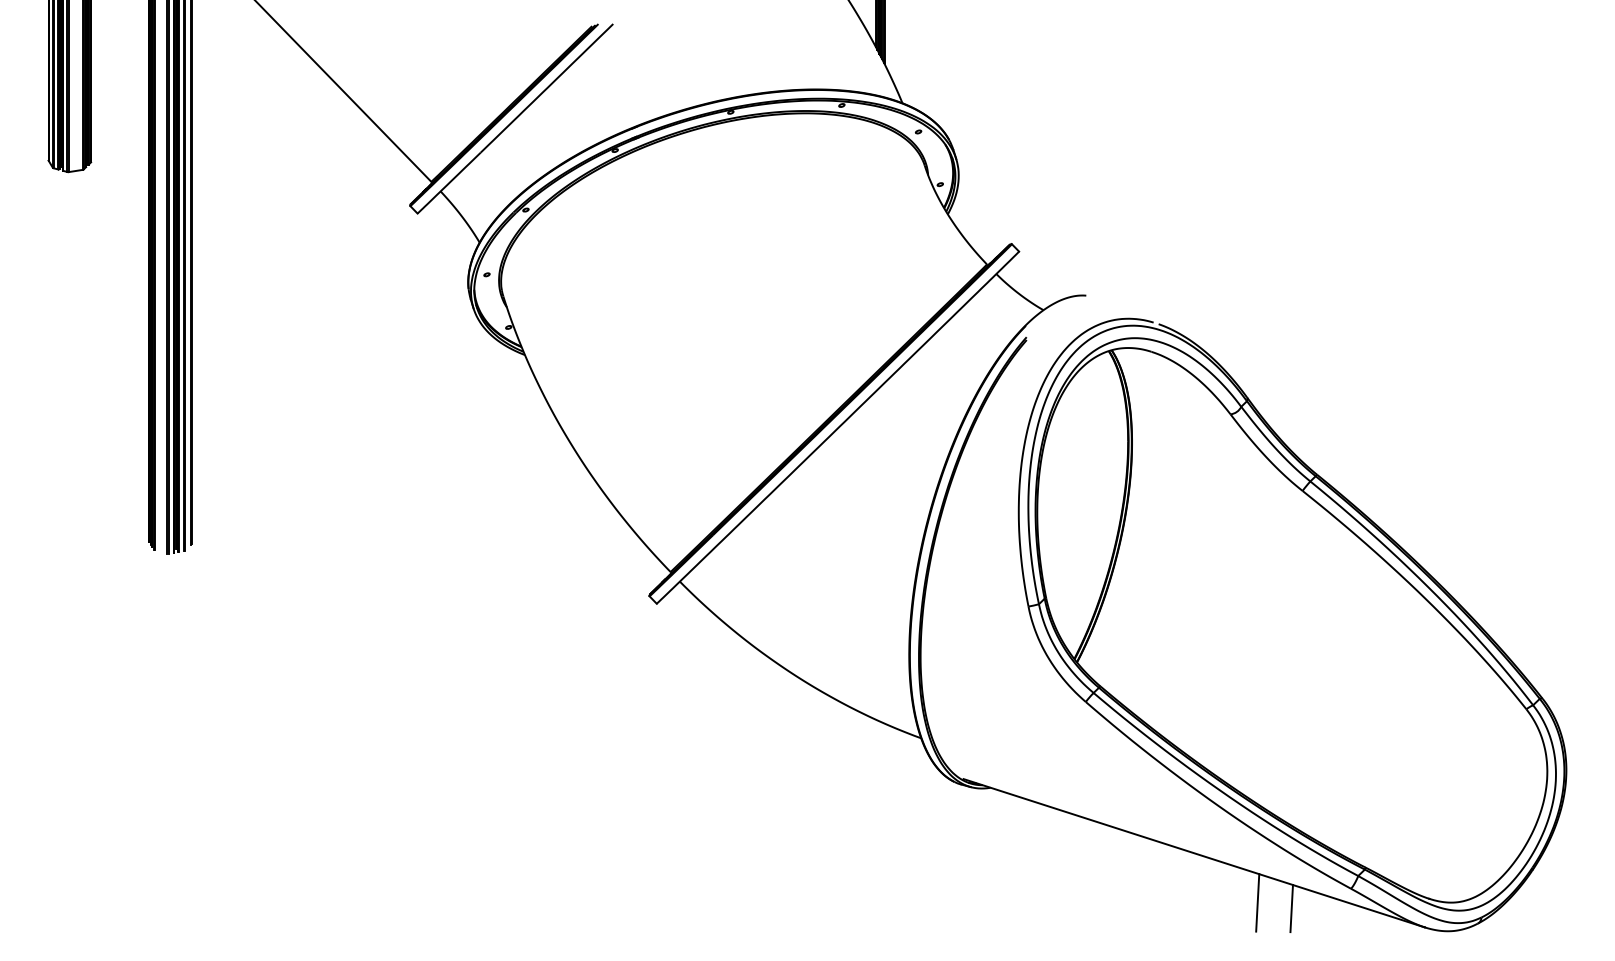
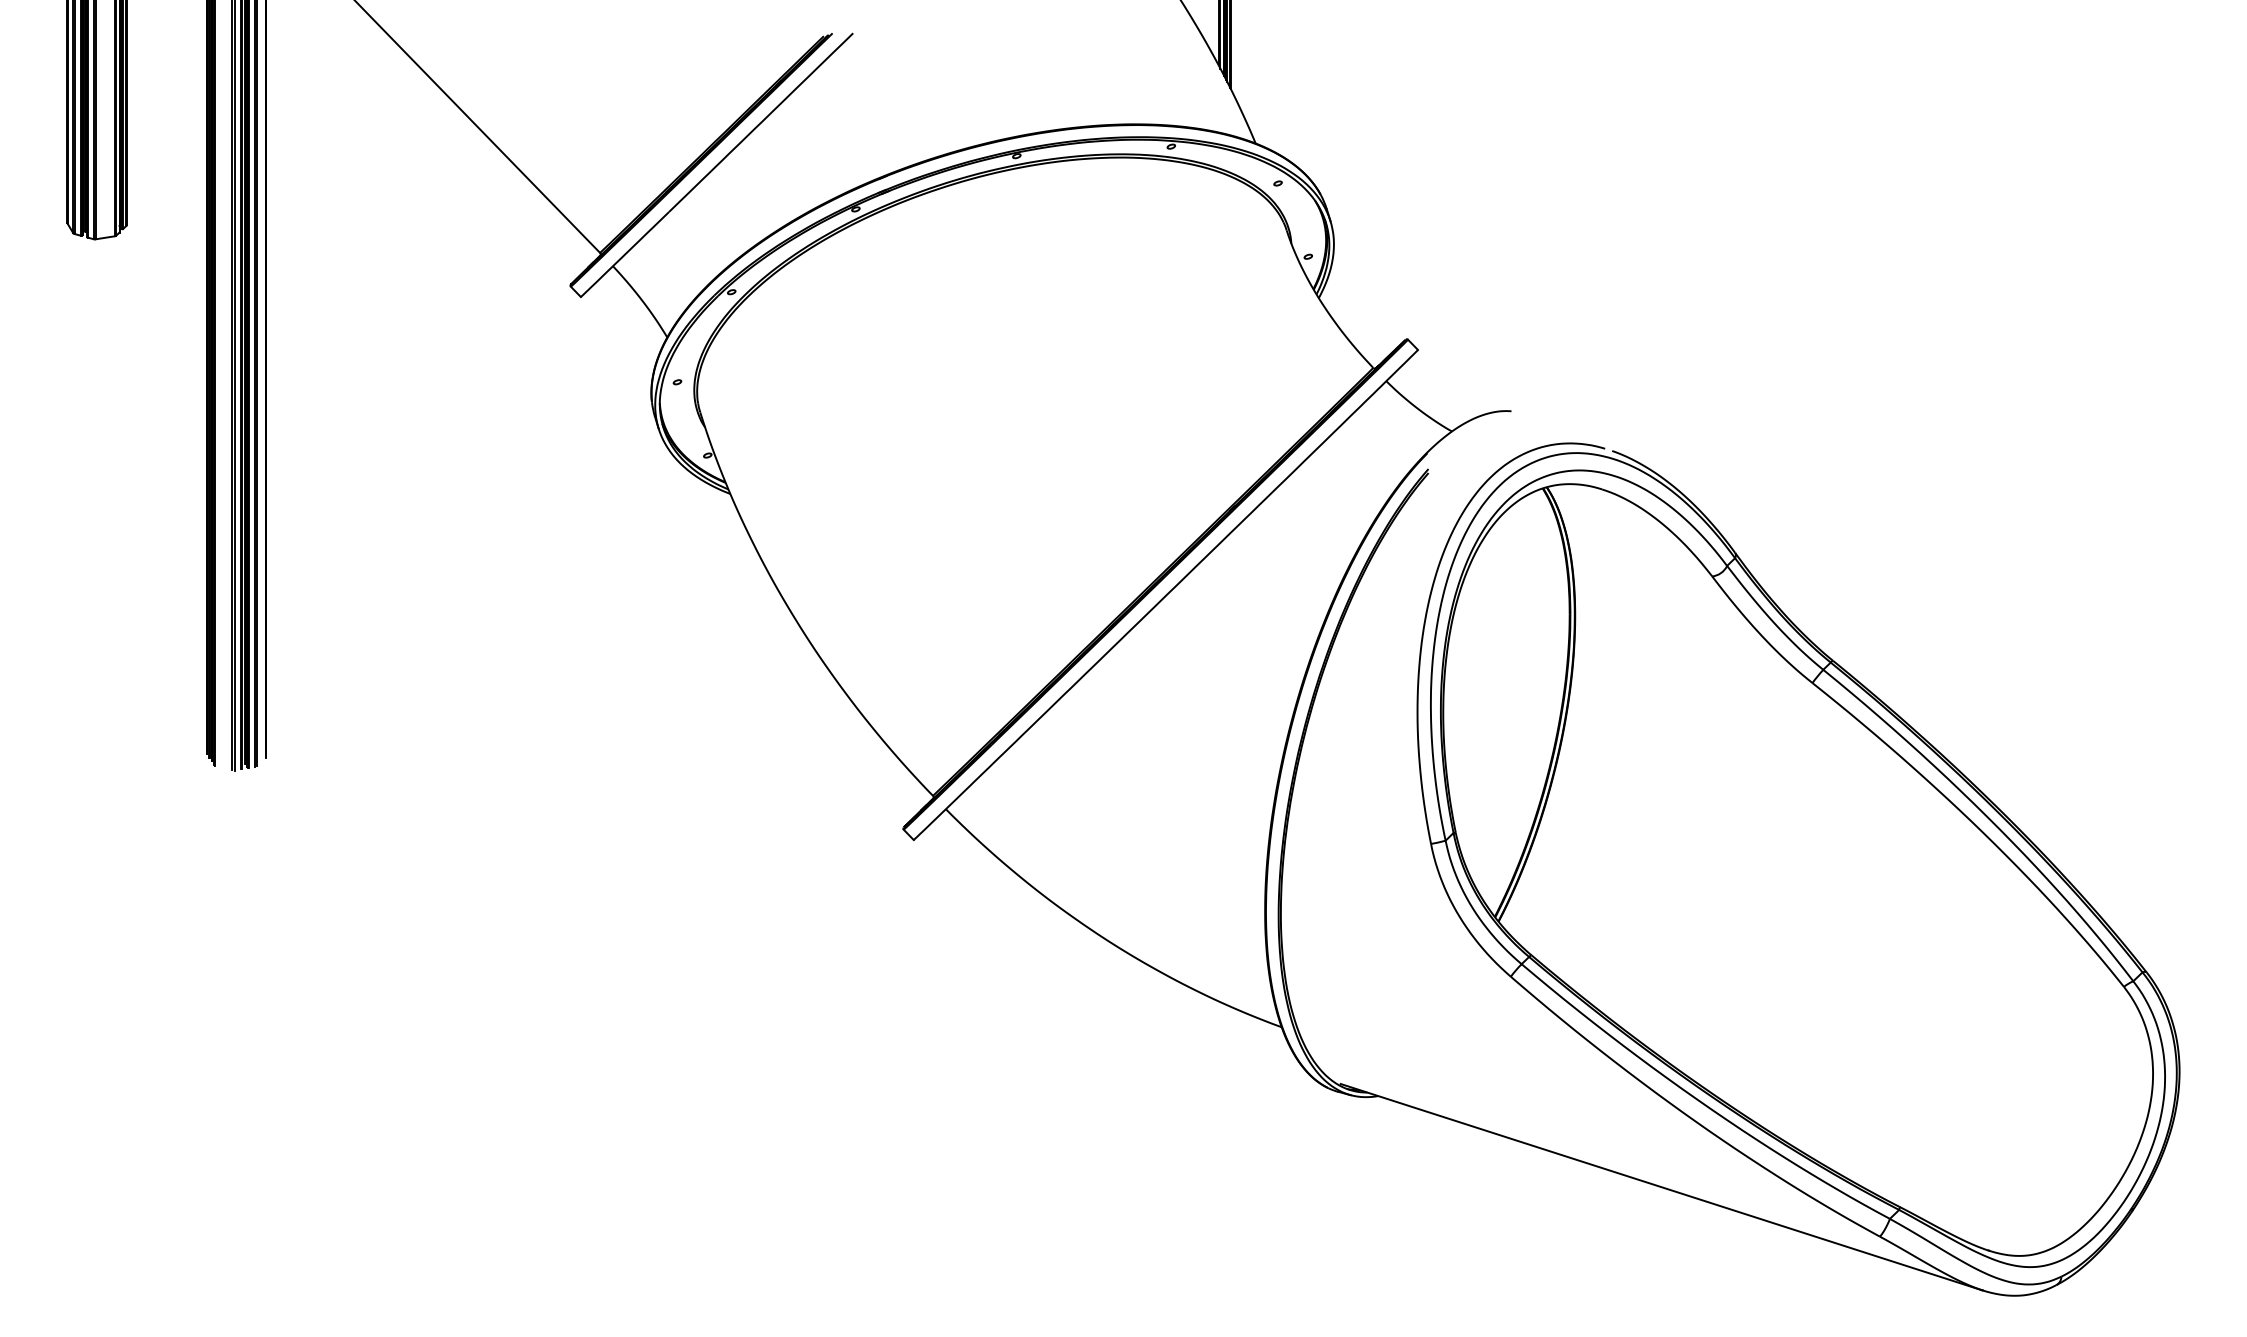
line: (1257, 903) -> (1749, 1256), removed
line: (1291, 908) -> (1797, 1263), removed

